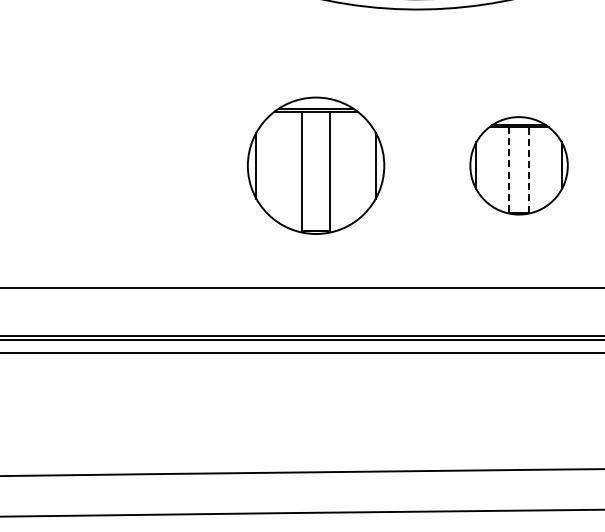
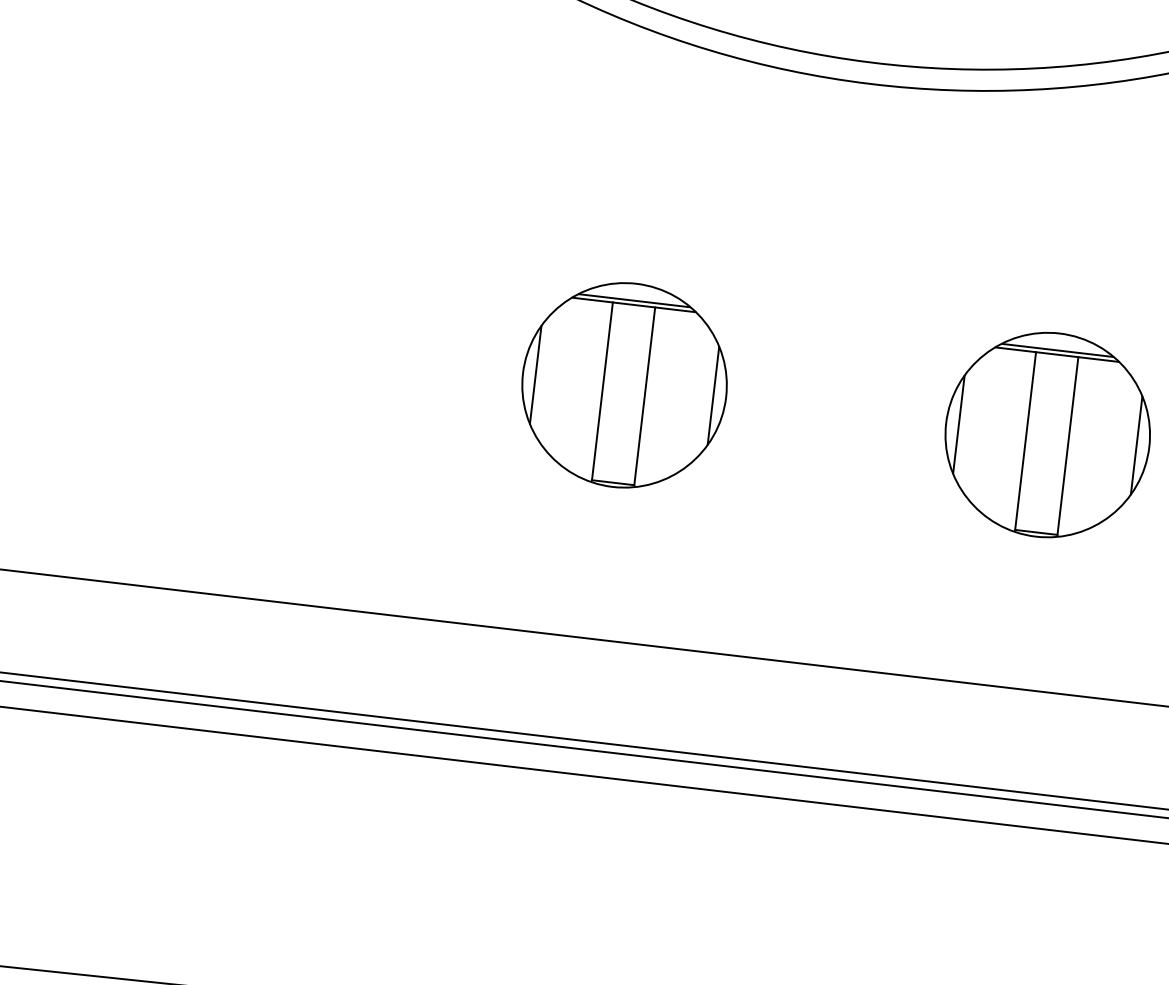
part: (315, 165) -> (623, 384), size x0.71
line: (508, 169) -> (1024, 440), dashed -> solid
line: (529, 169) -> (1068, 445), dashed -> solid

